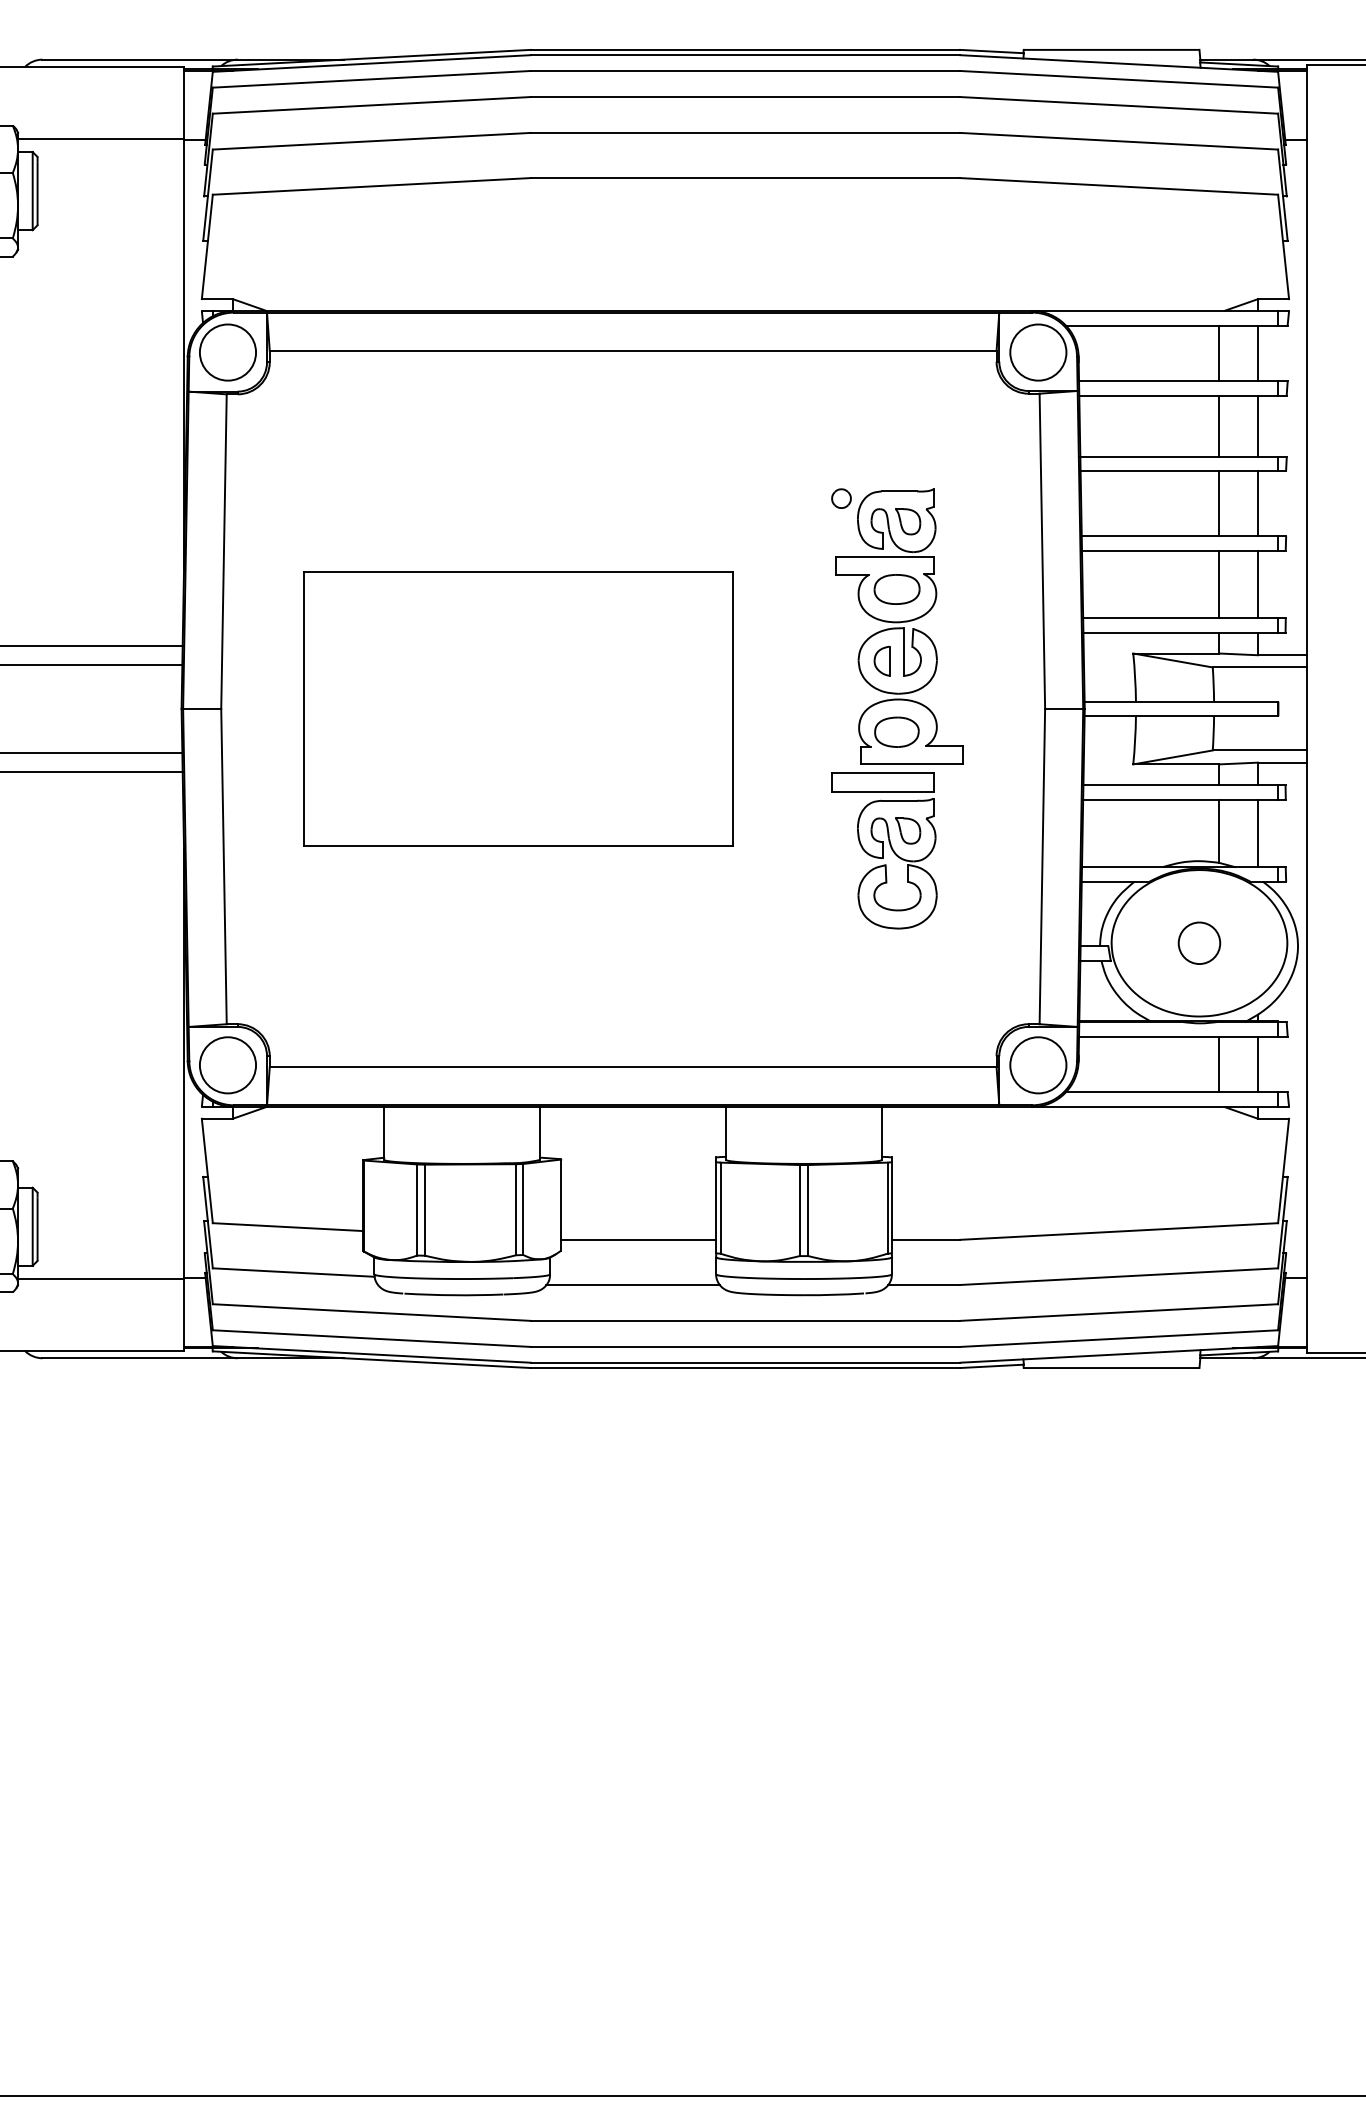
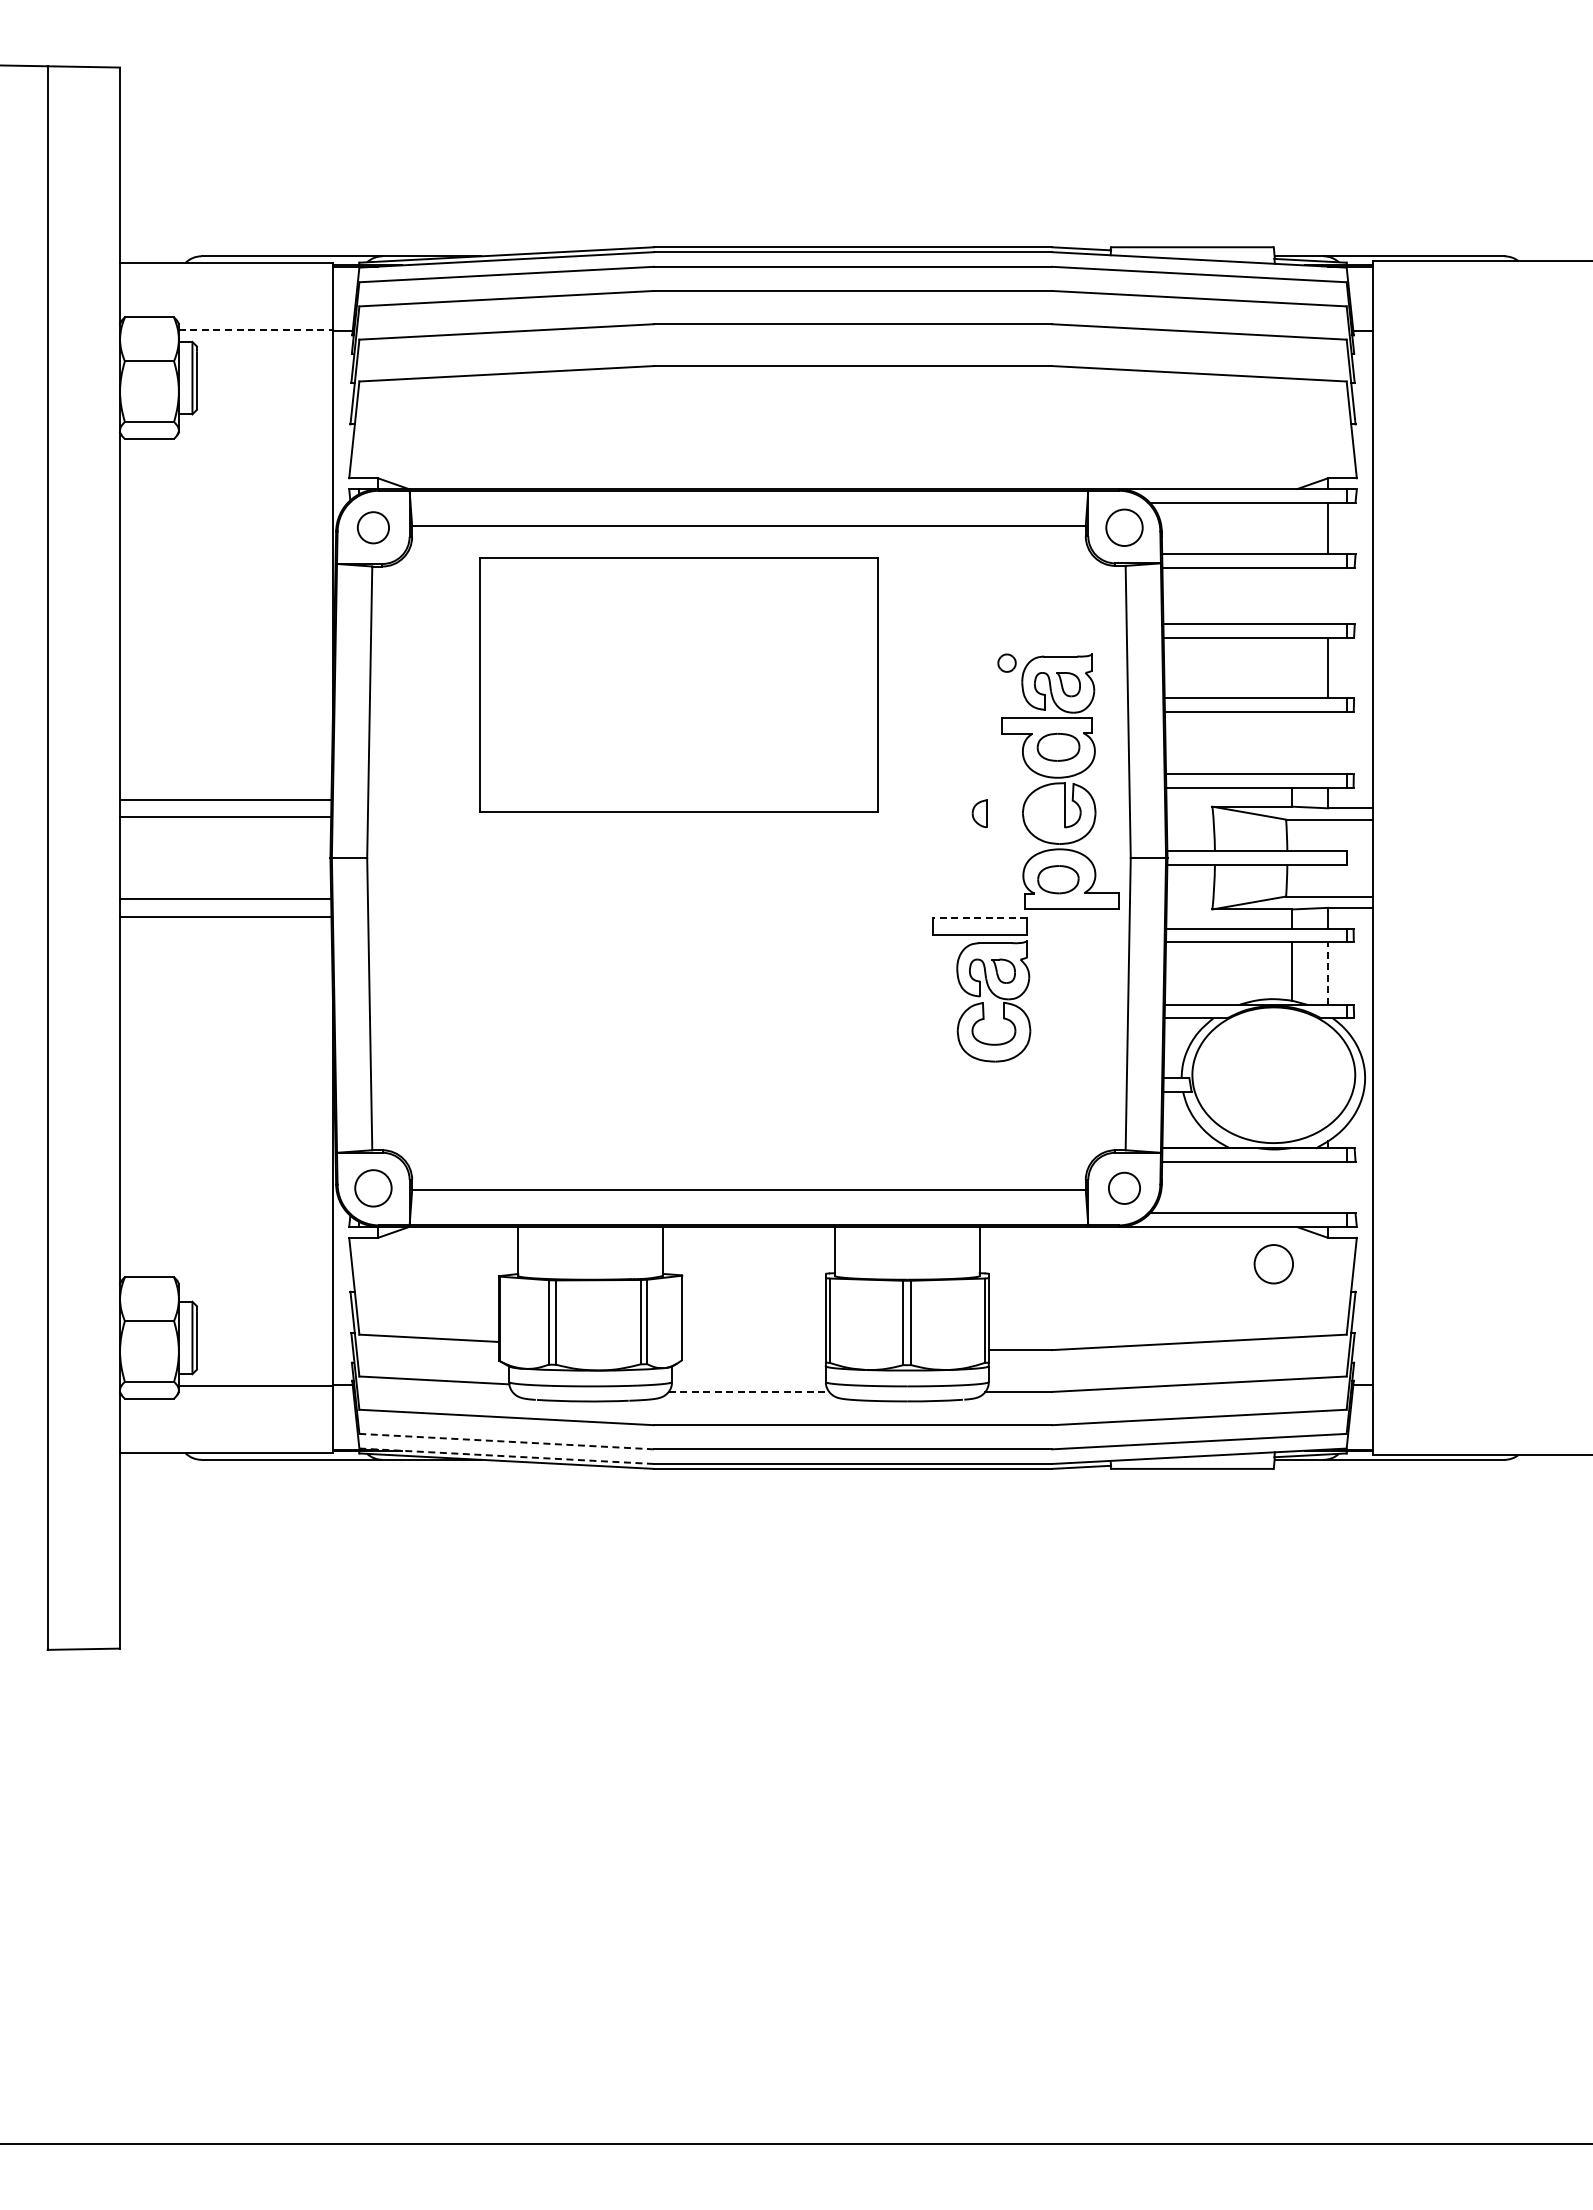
line: (100, 138) -> (255, 329), solid -> dashed
circle: (228, 352) -> (373, 527), size x0.6
circle: (1038, 352) -> (1124, 527), size x0.7
line: (1218, 353) -> (1291, 528), removed
line: (1218, 426) -> (1291, 596), removed
line: (1258, 426) -> (1328, 596), removed
line: (1218, 503) -> (1291, 667), removed
line: (1218, 584) -> (1291, 742), removed
line: (1258, 584) -> (1328, 742), removed
part: (897, 626) -> (1058, 781), moved
part: (518, 708) -> (678, 684), moved
line: (881, 773) -> (979, 917), solid -> dashed
line: (1258, 832) -> (1328, 972), solid -> dashed
circle: (1199, 943) -> (1273, 1264), moved
line: (1218, 1064) -> (1291, 1187), removed
line: (1258, 1064) -> (1328, 1187), removed
circle: (228, 1065) -> (373, 1188), size x0.7
circle: (1038, 1065) -> (1124, 1188), size x0.6
line: (638, 1240) -> (753, 1350), removed
line: (633, 1284) -> (749, 1391), solid -> dashed
line: (371, 1338) -> (506, 1441), solid -> dashed
line: (371, 1354) -> (506, 1456), solid -> dashed

